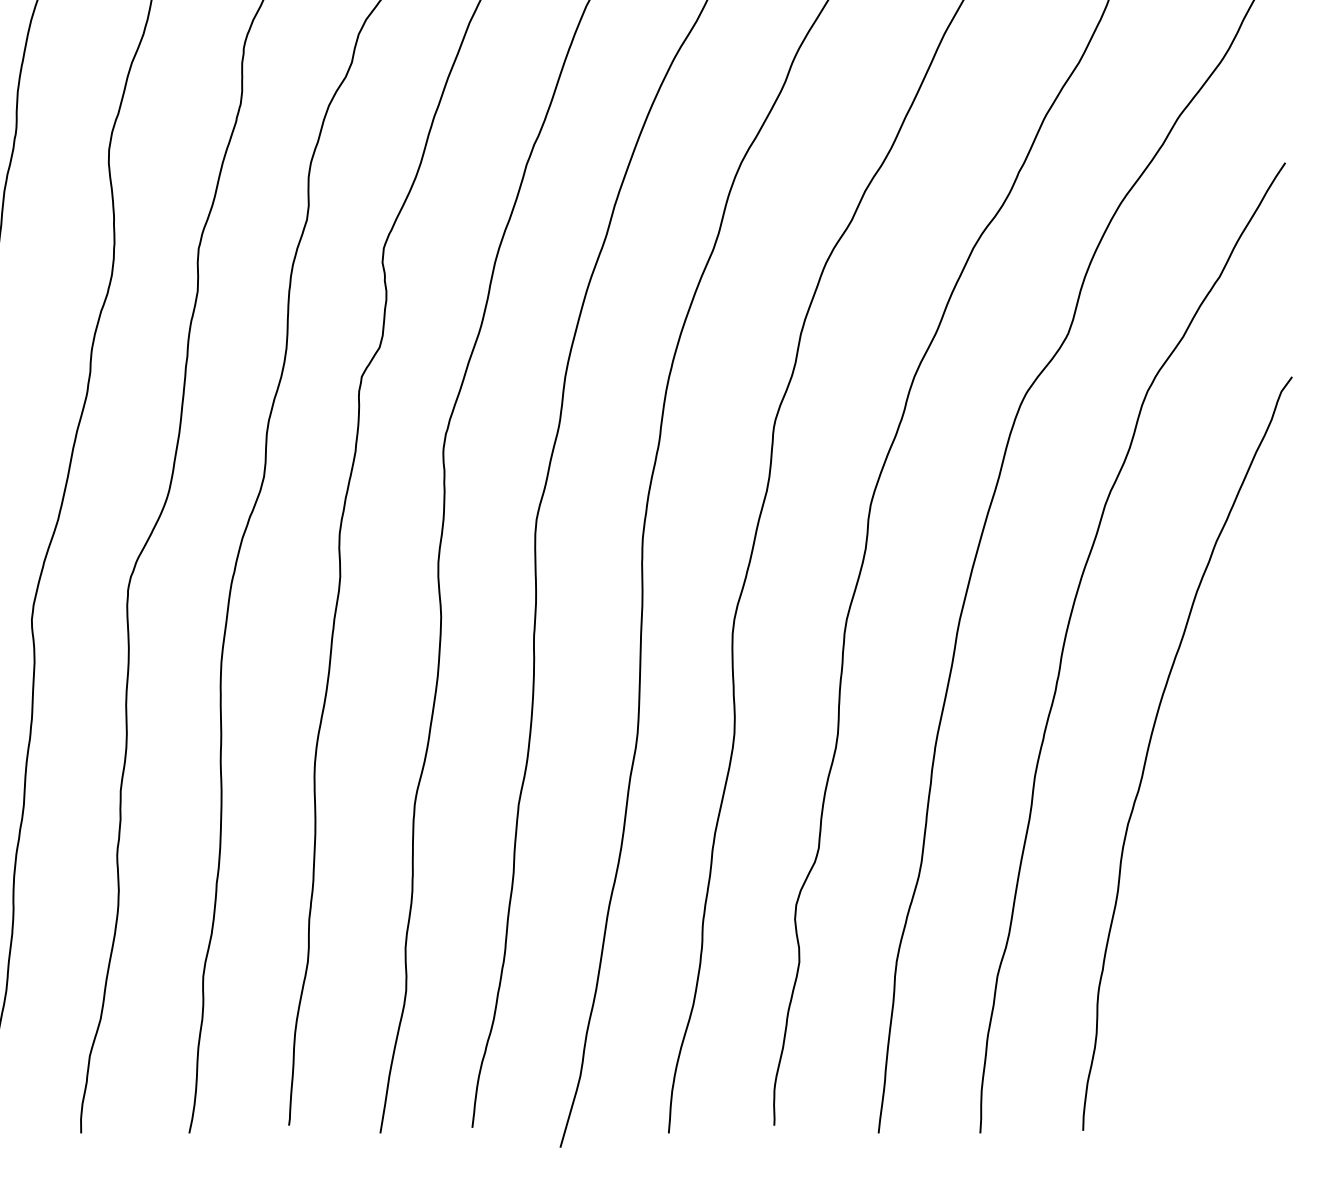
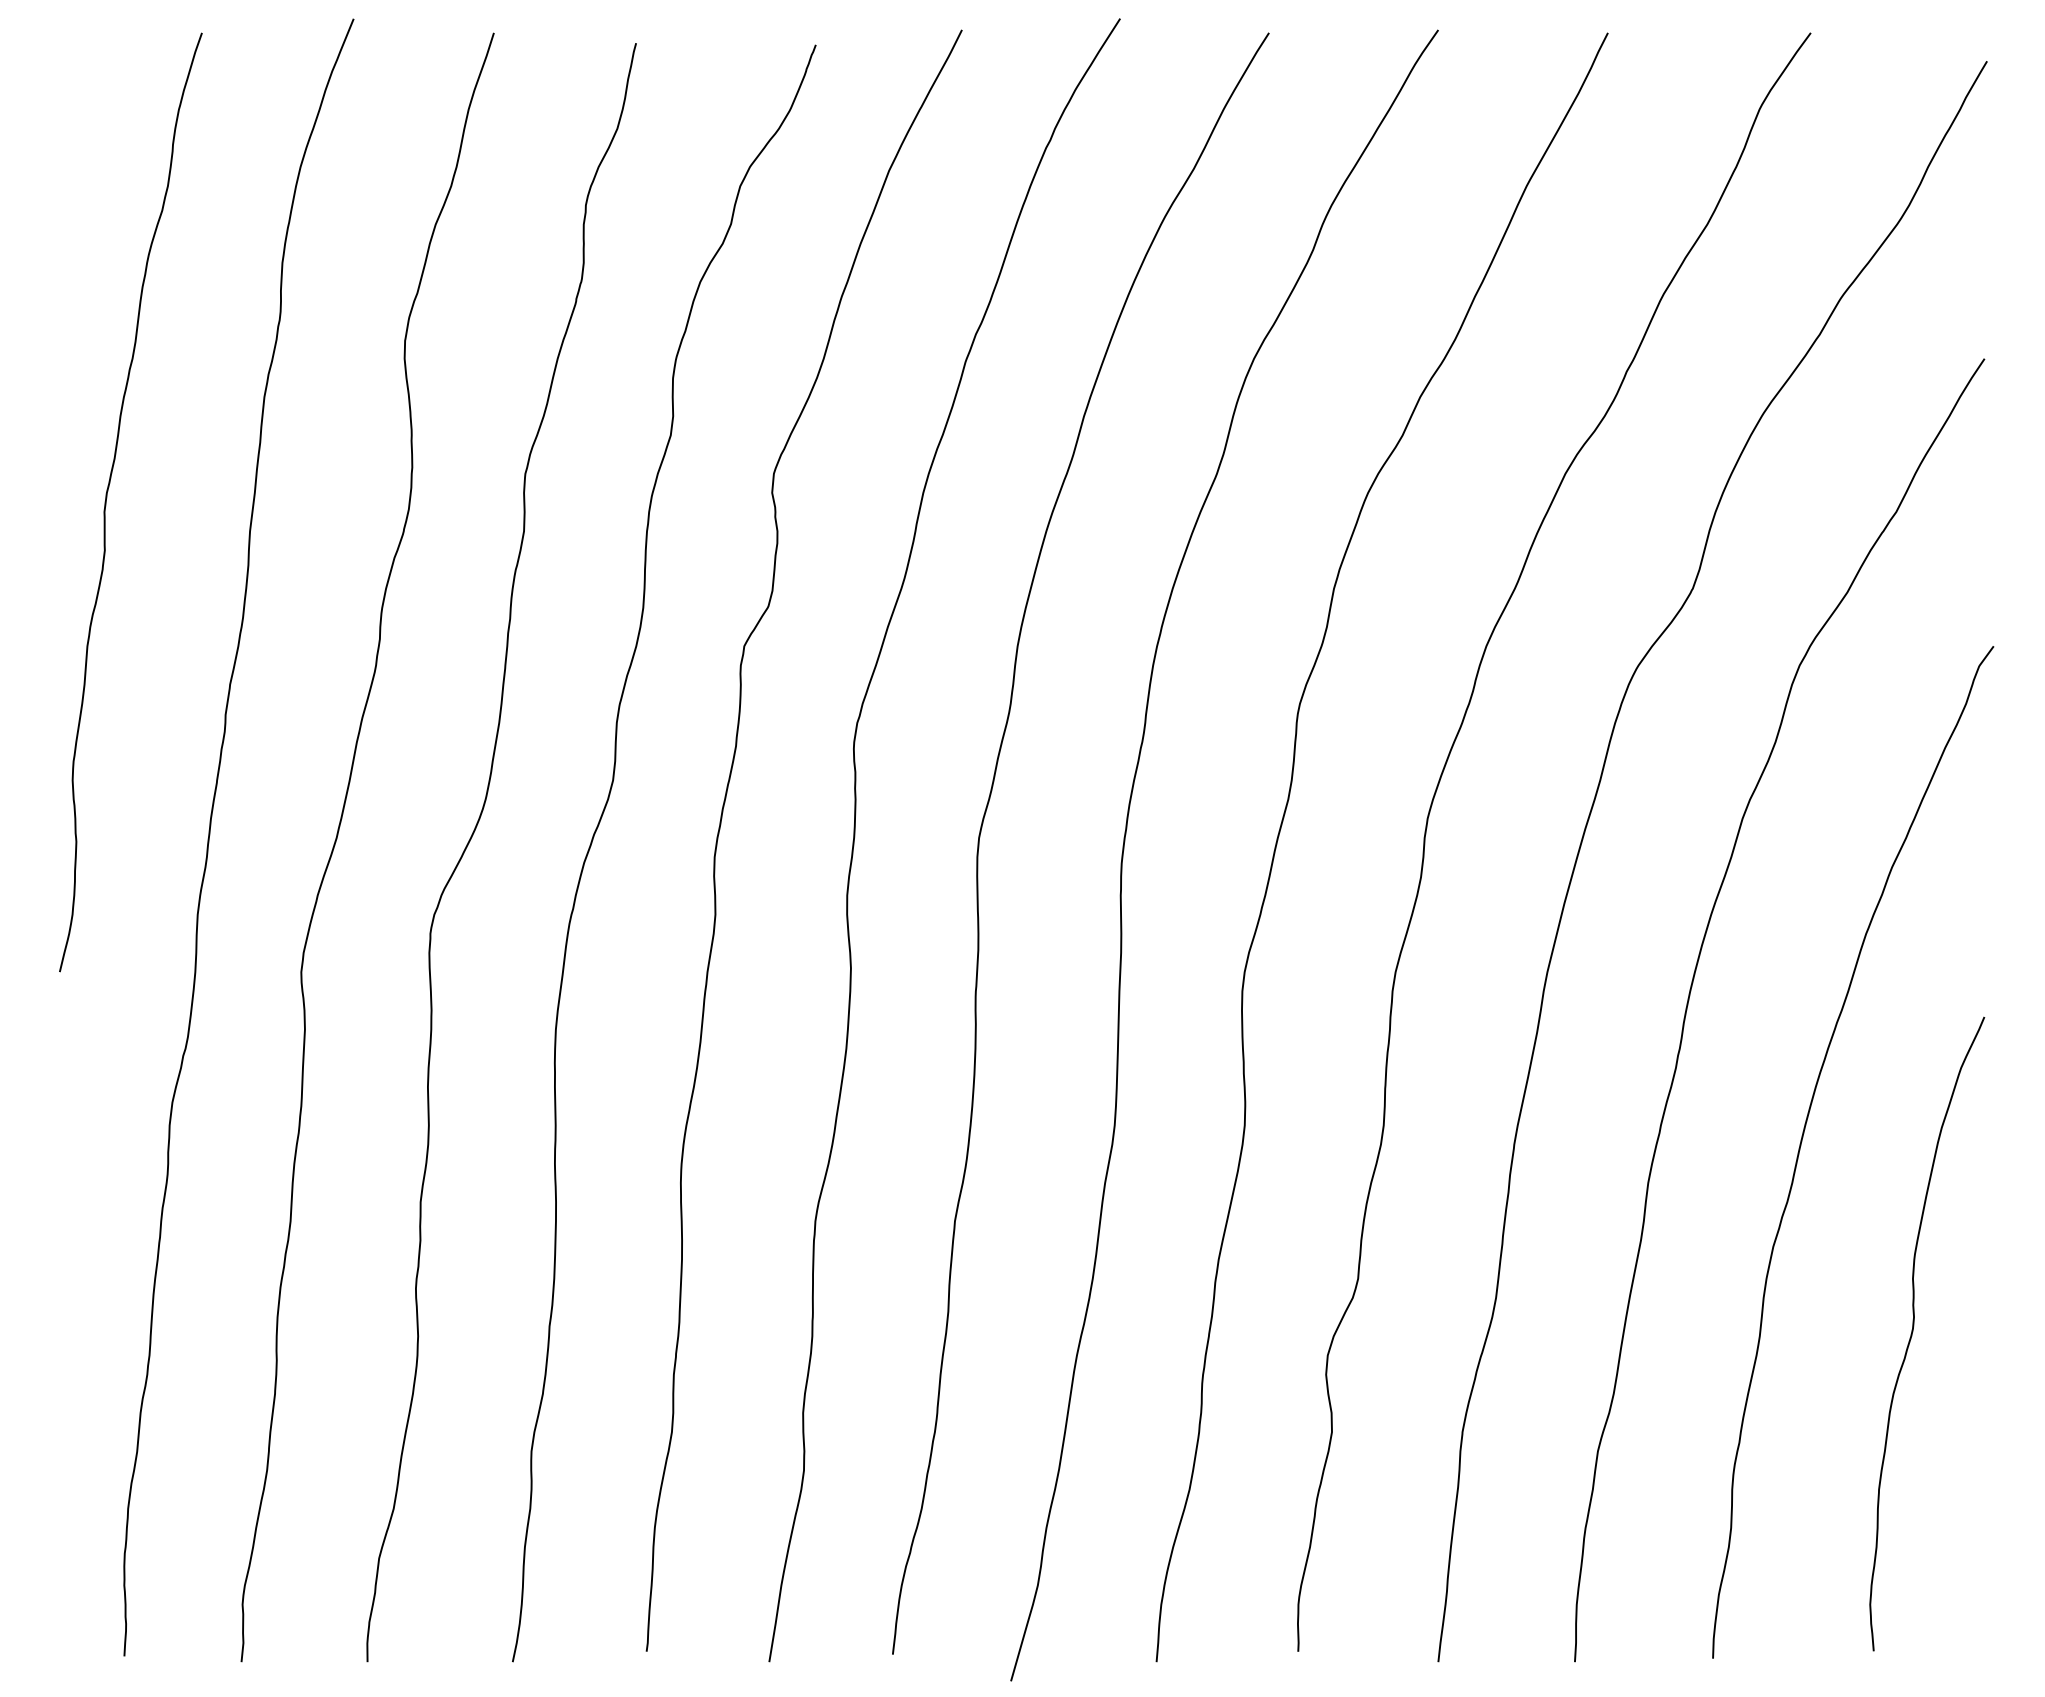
curve: (1232, 887) -> (1913, 1332), added

